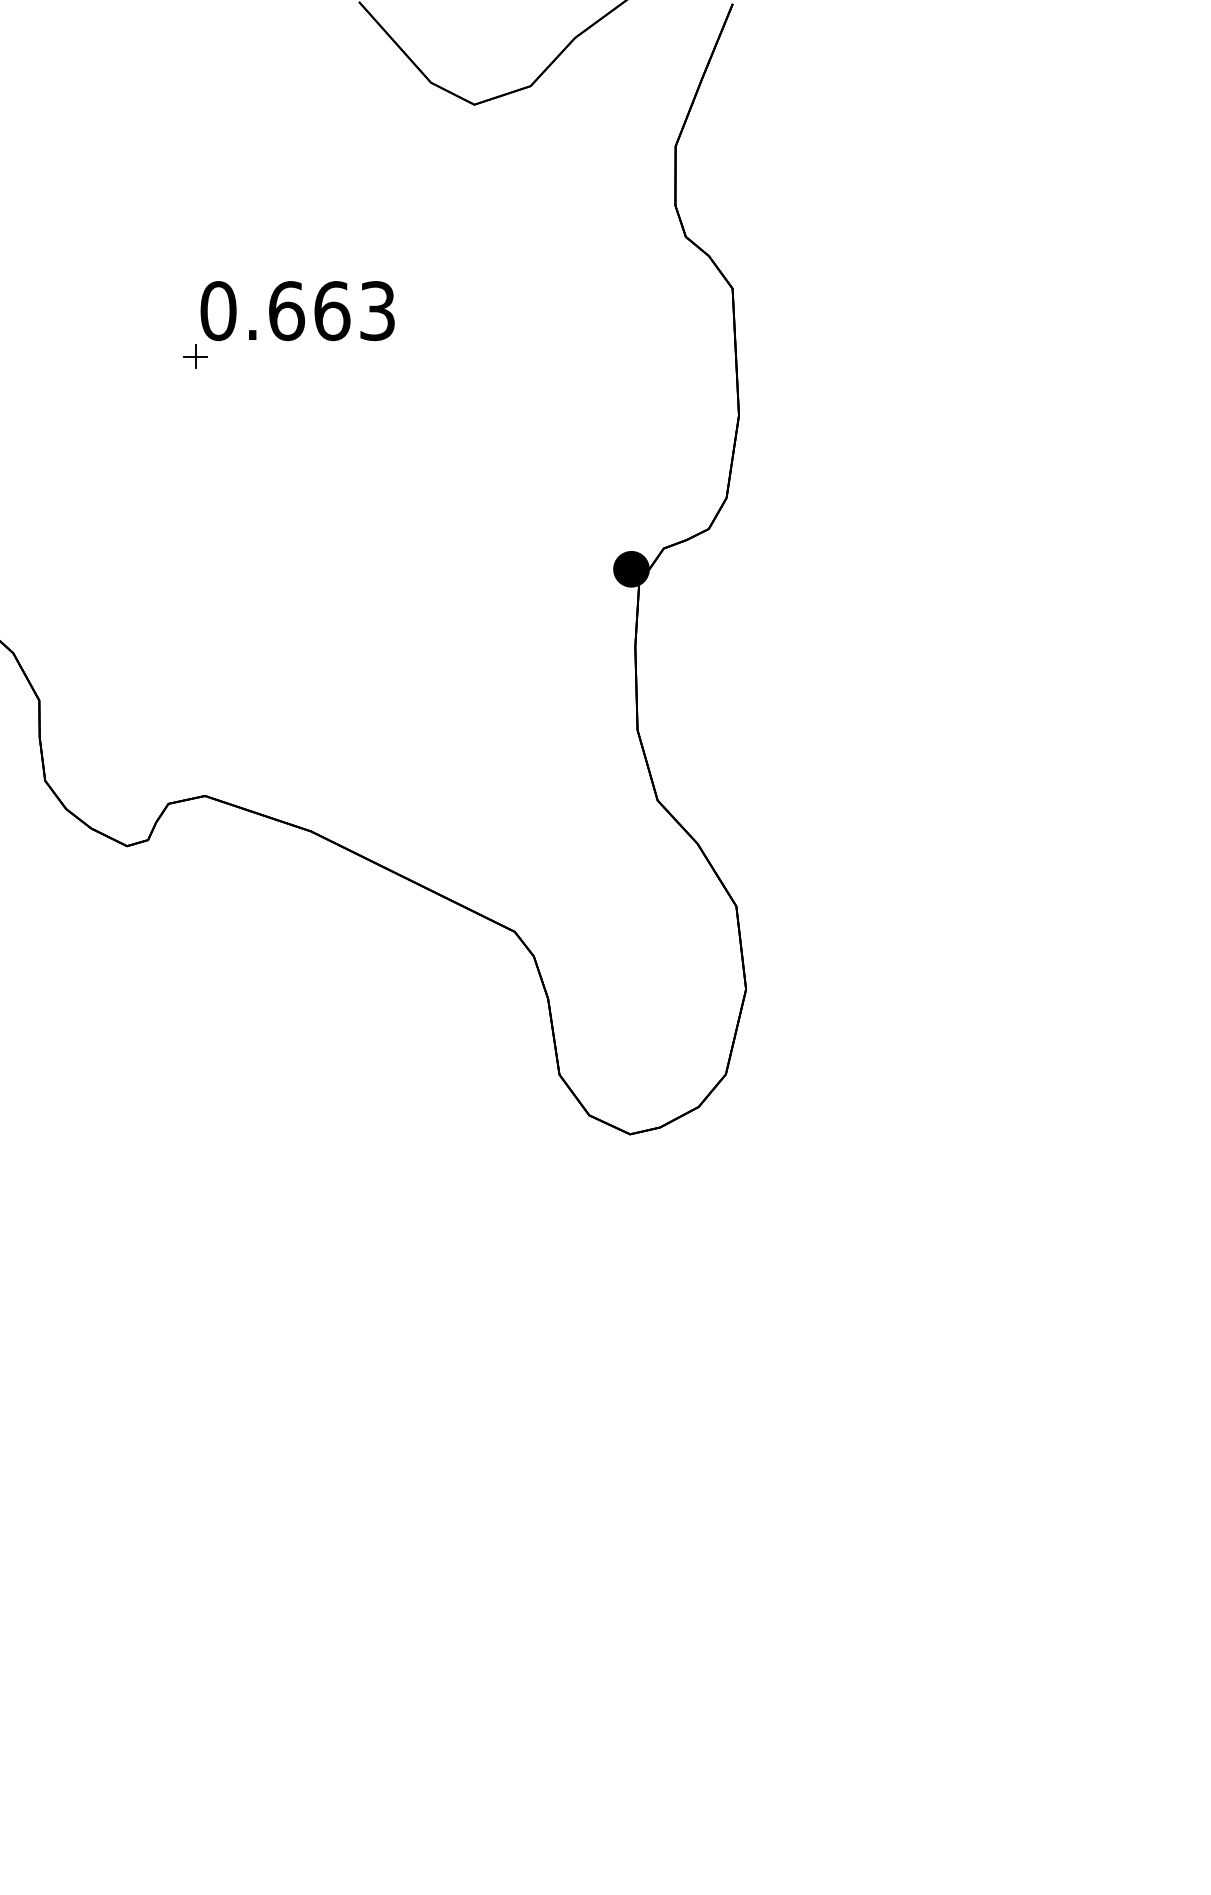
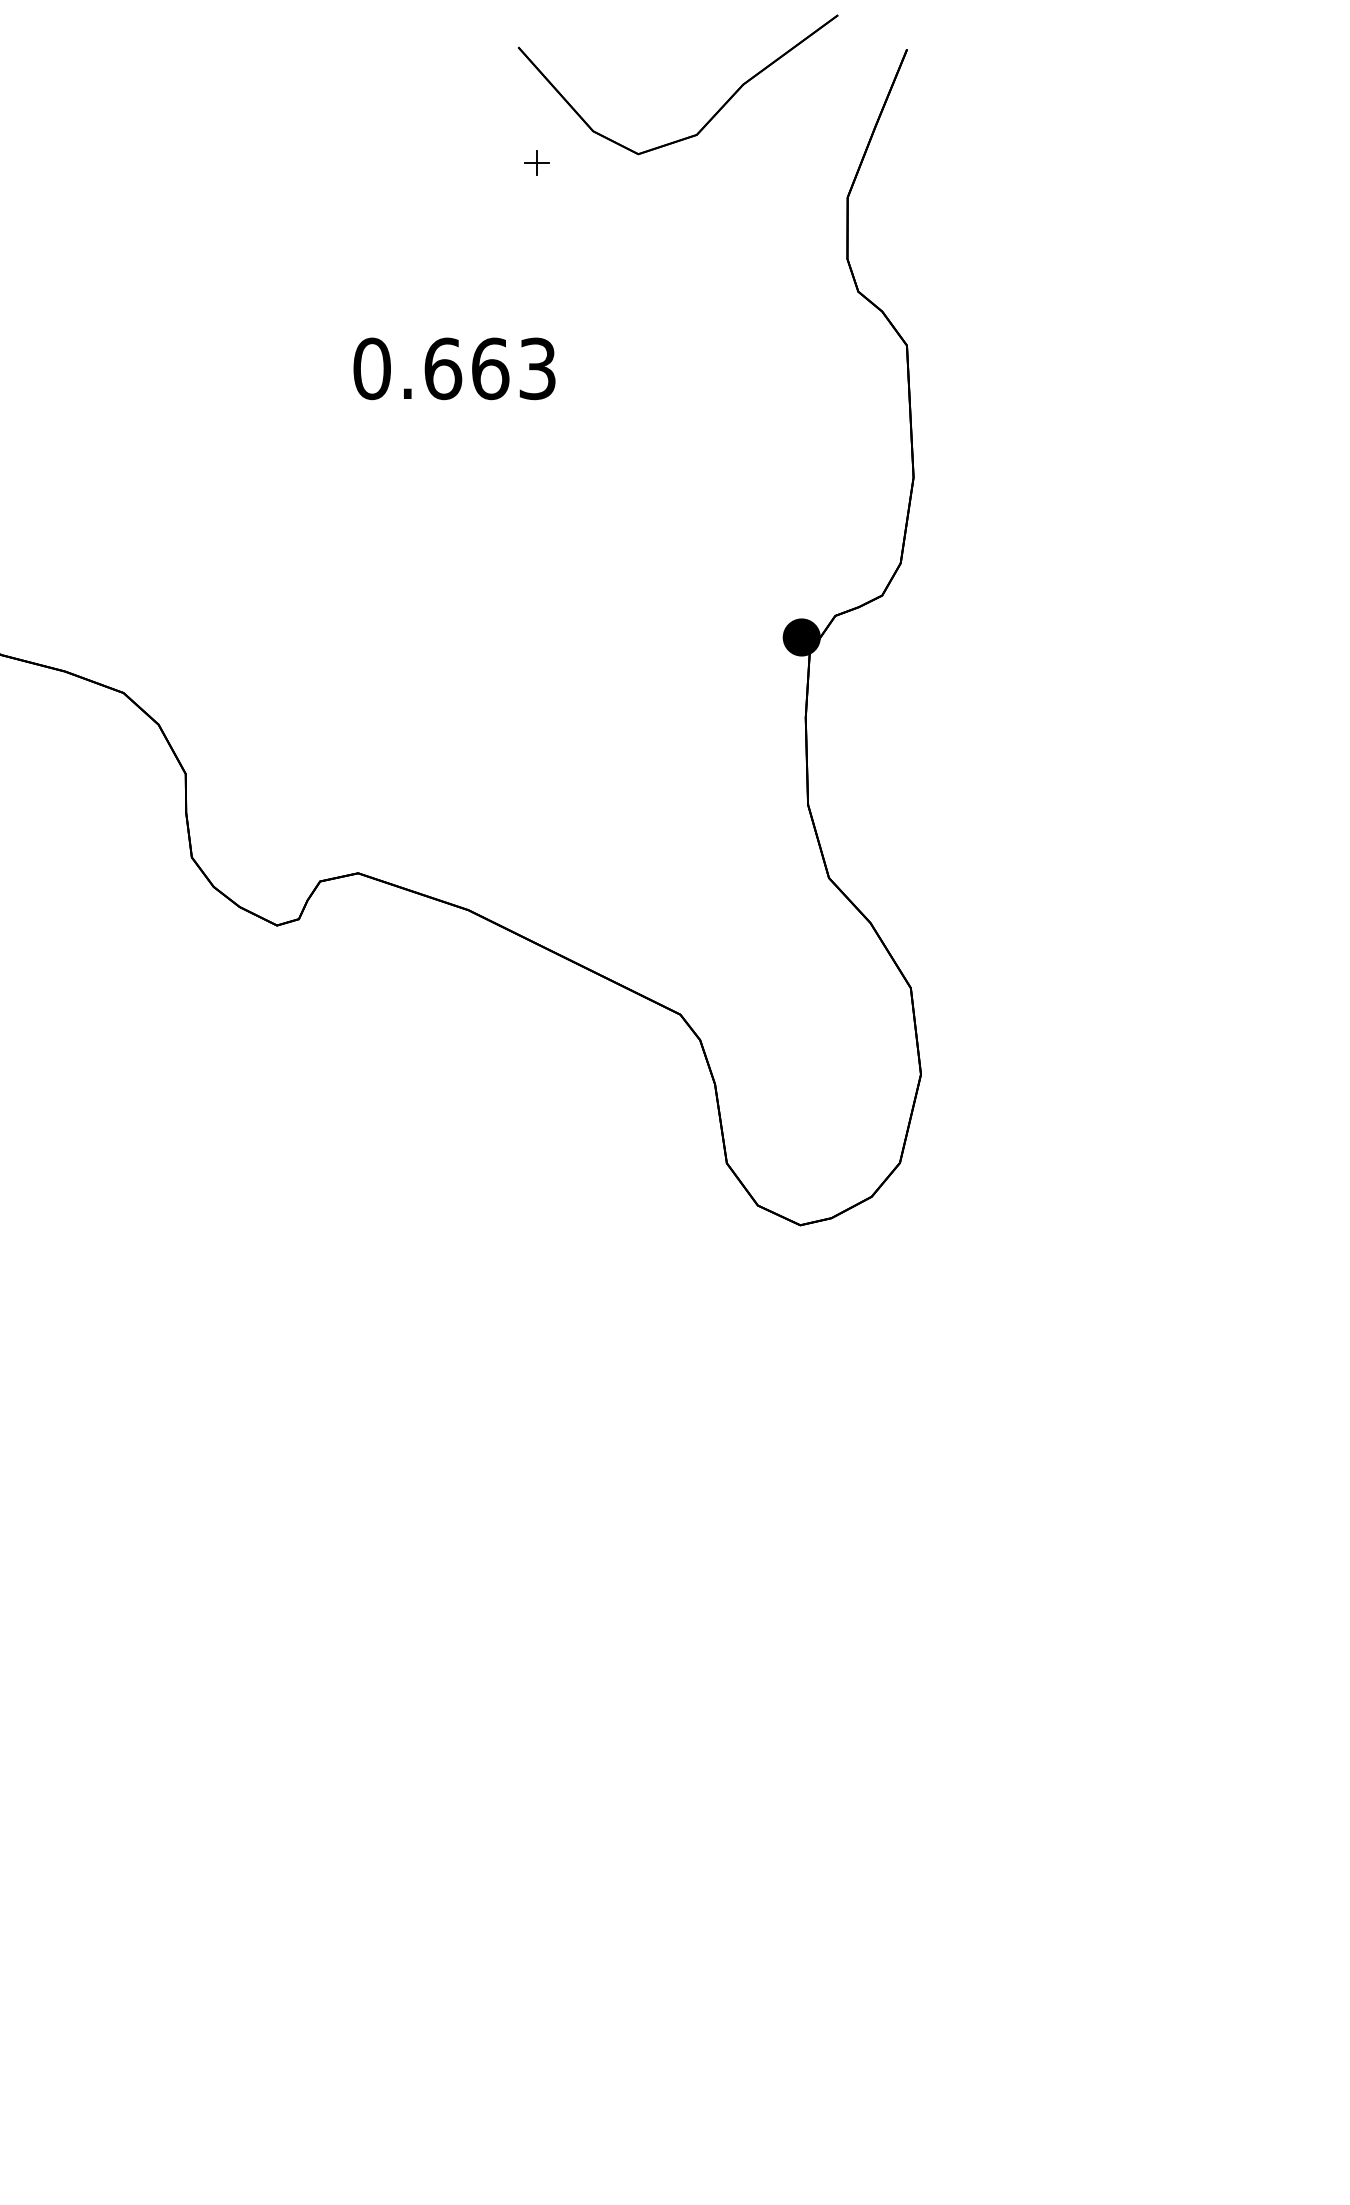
part: (195, 355) -> (536, 162), moved

